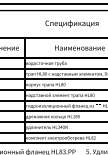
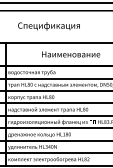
text: (71, 23) -> (48, 25), moved

